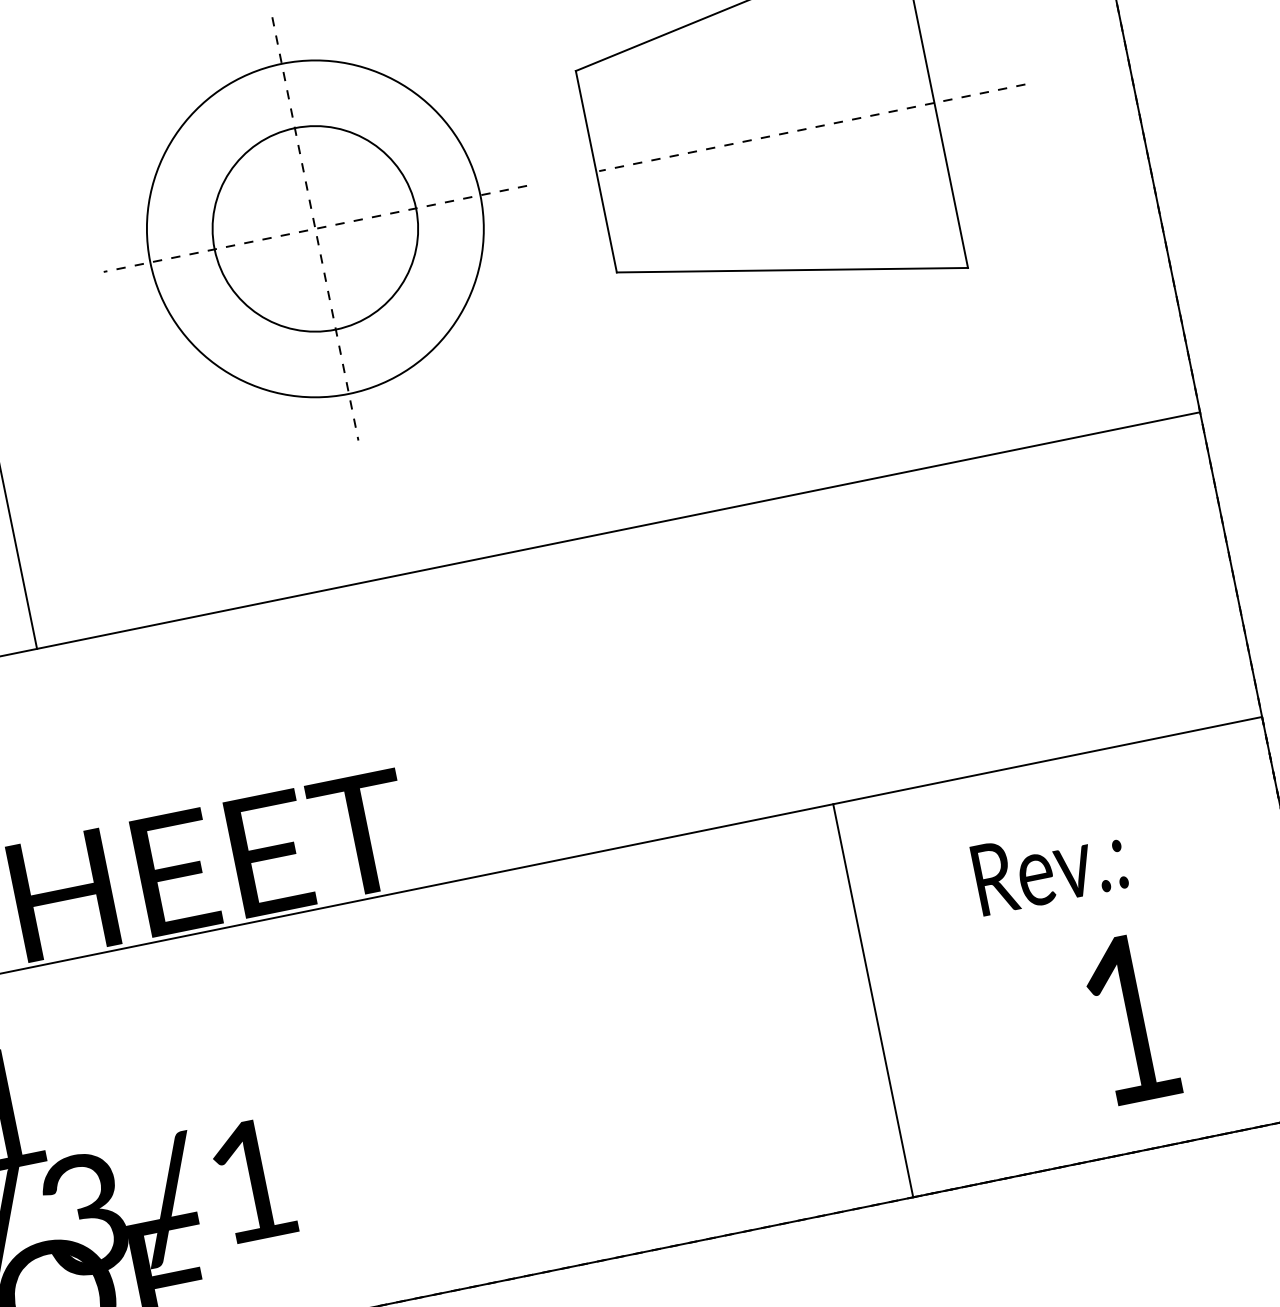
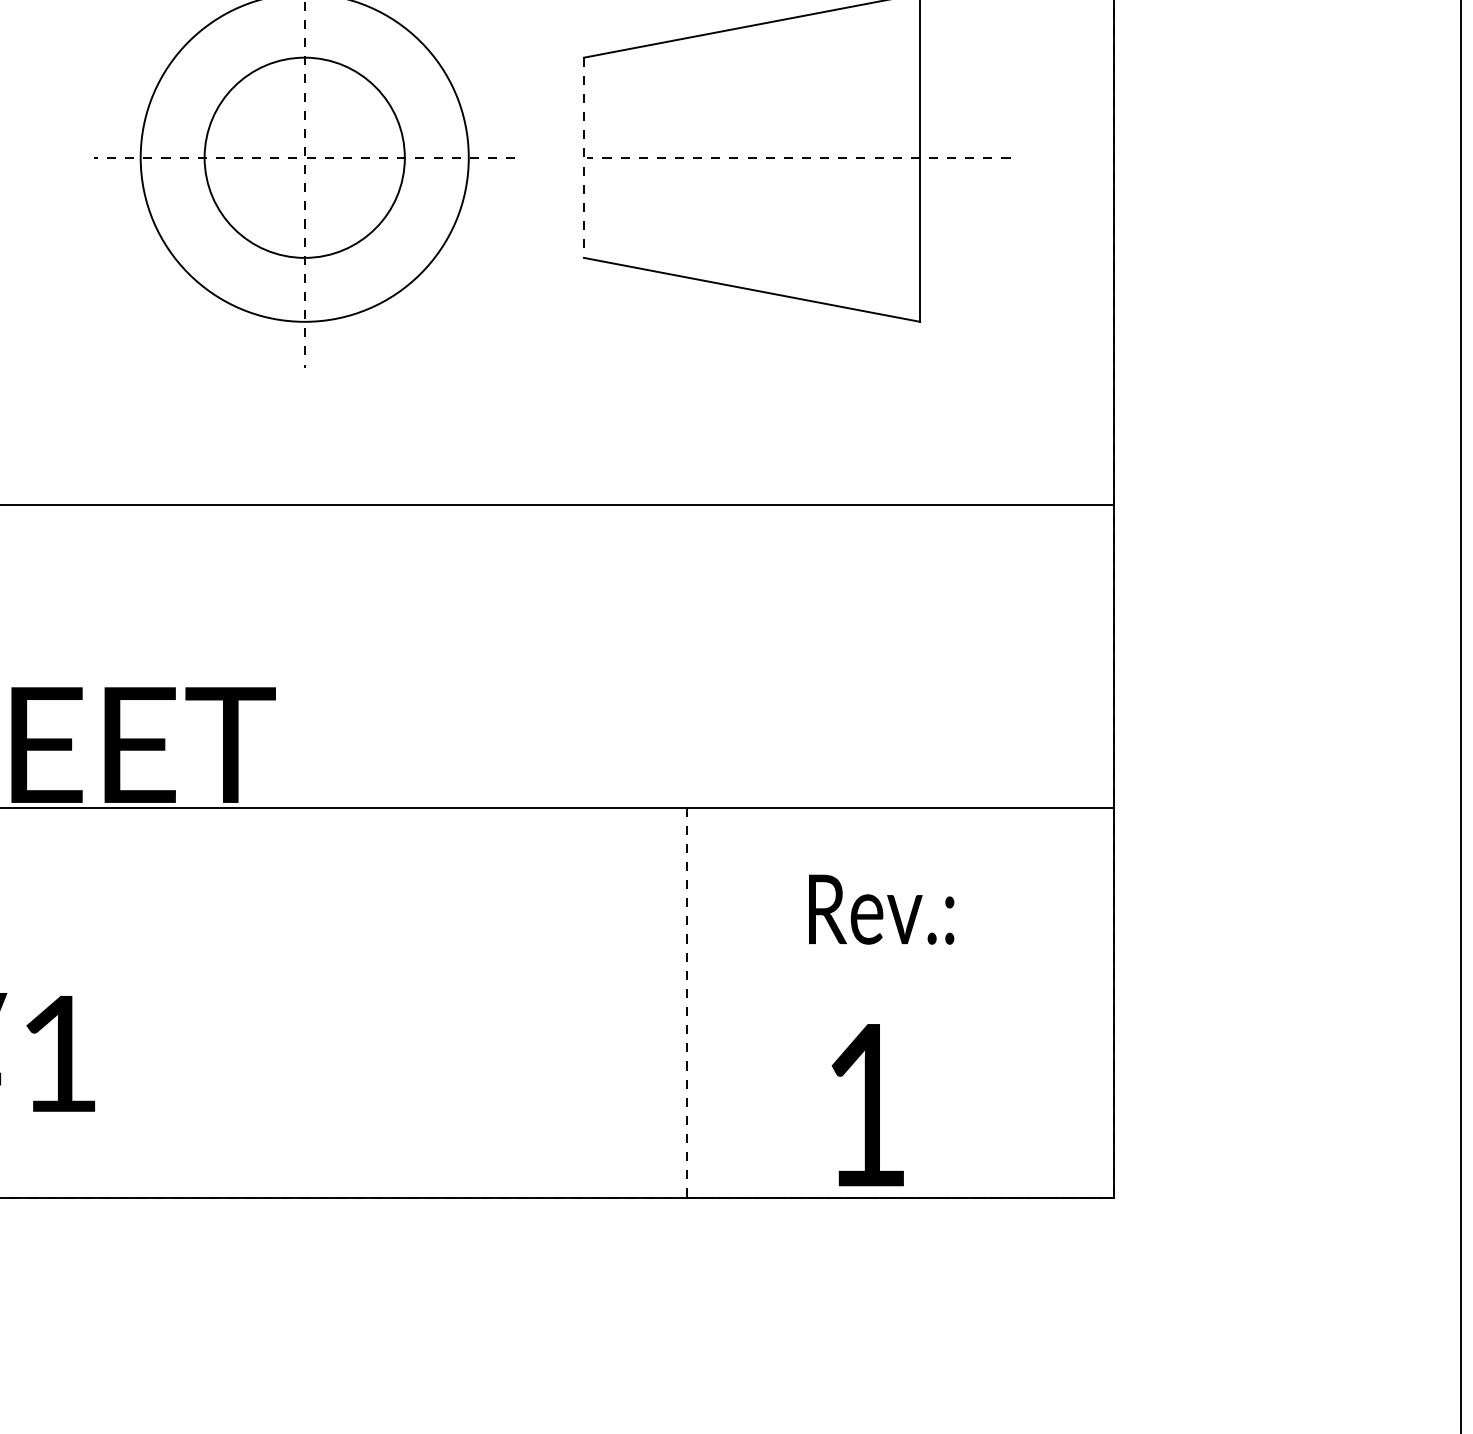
line: (596, 172) -> (584, 158), solid -> dashed
line: (873, 1001) -> (687, 1003), solid -> dashed
text: (1130, 1019) -> (867, 1105), moved

